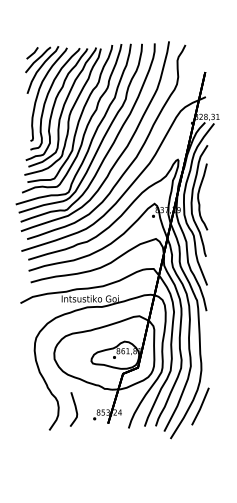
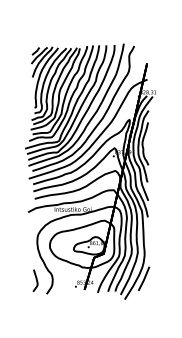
curve: (73, 407) -> (35, 279), moved

